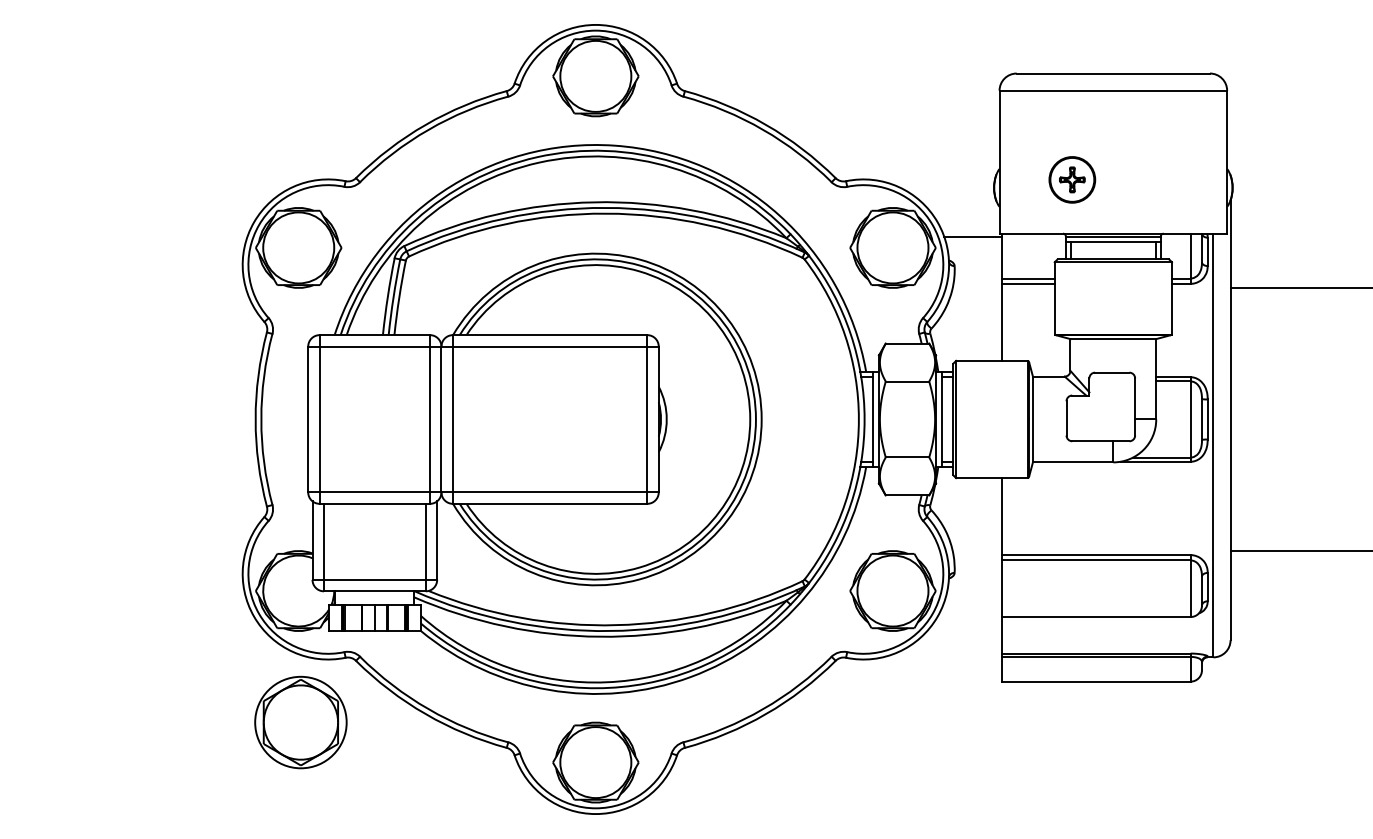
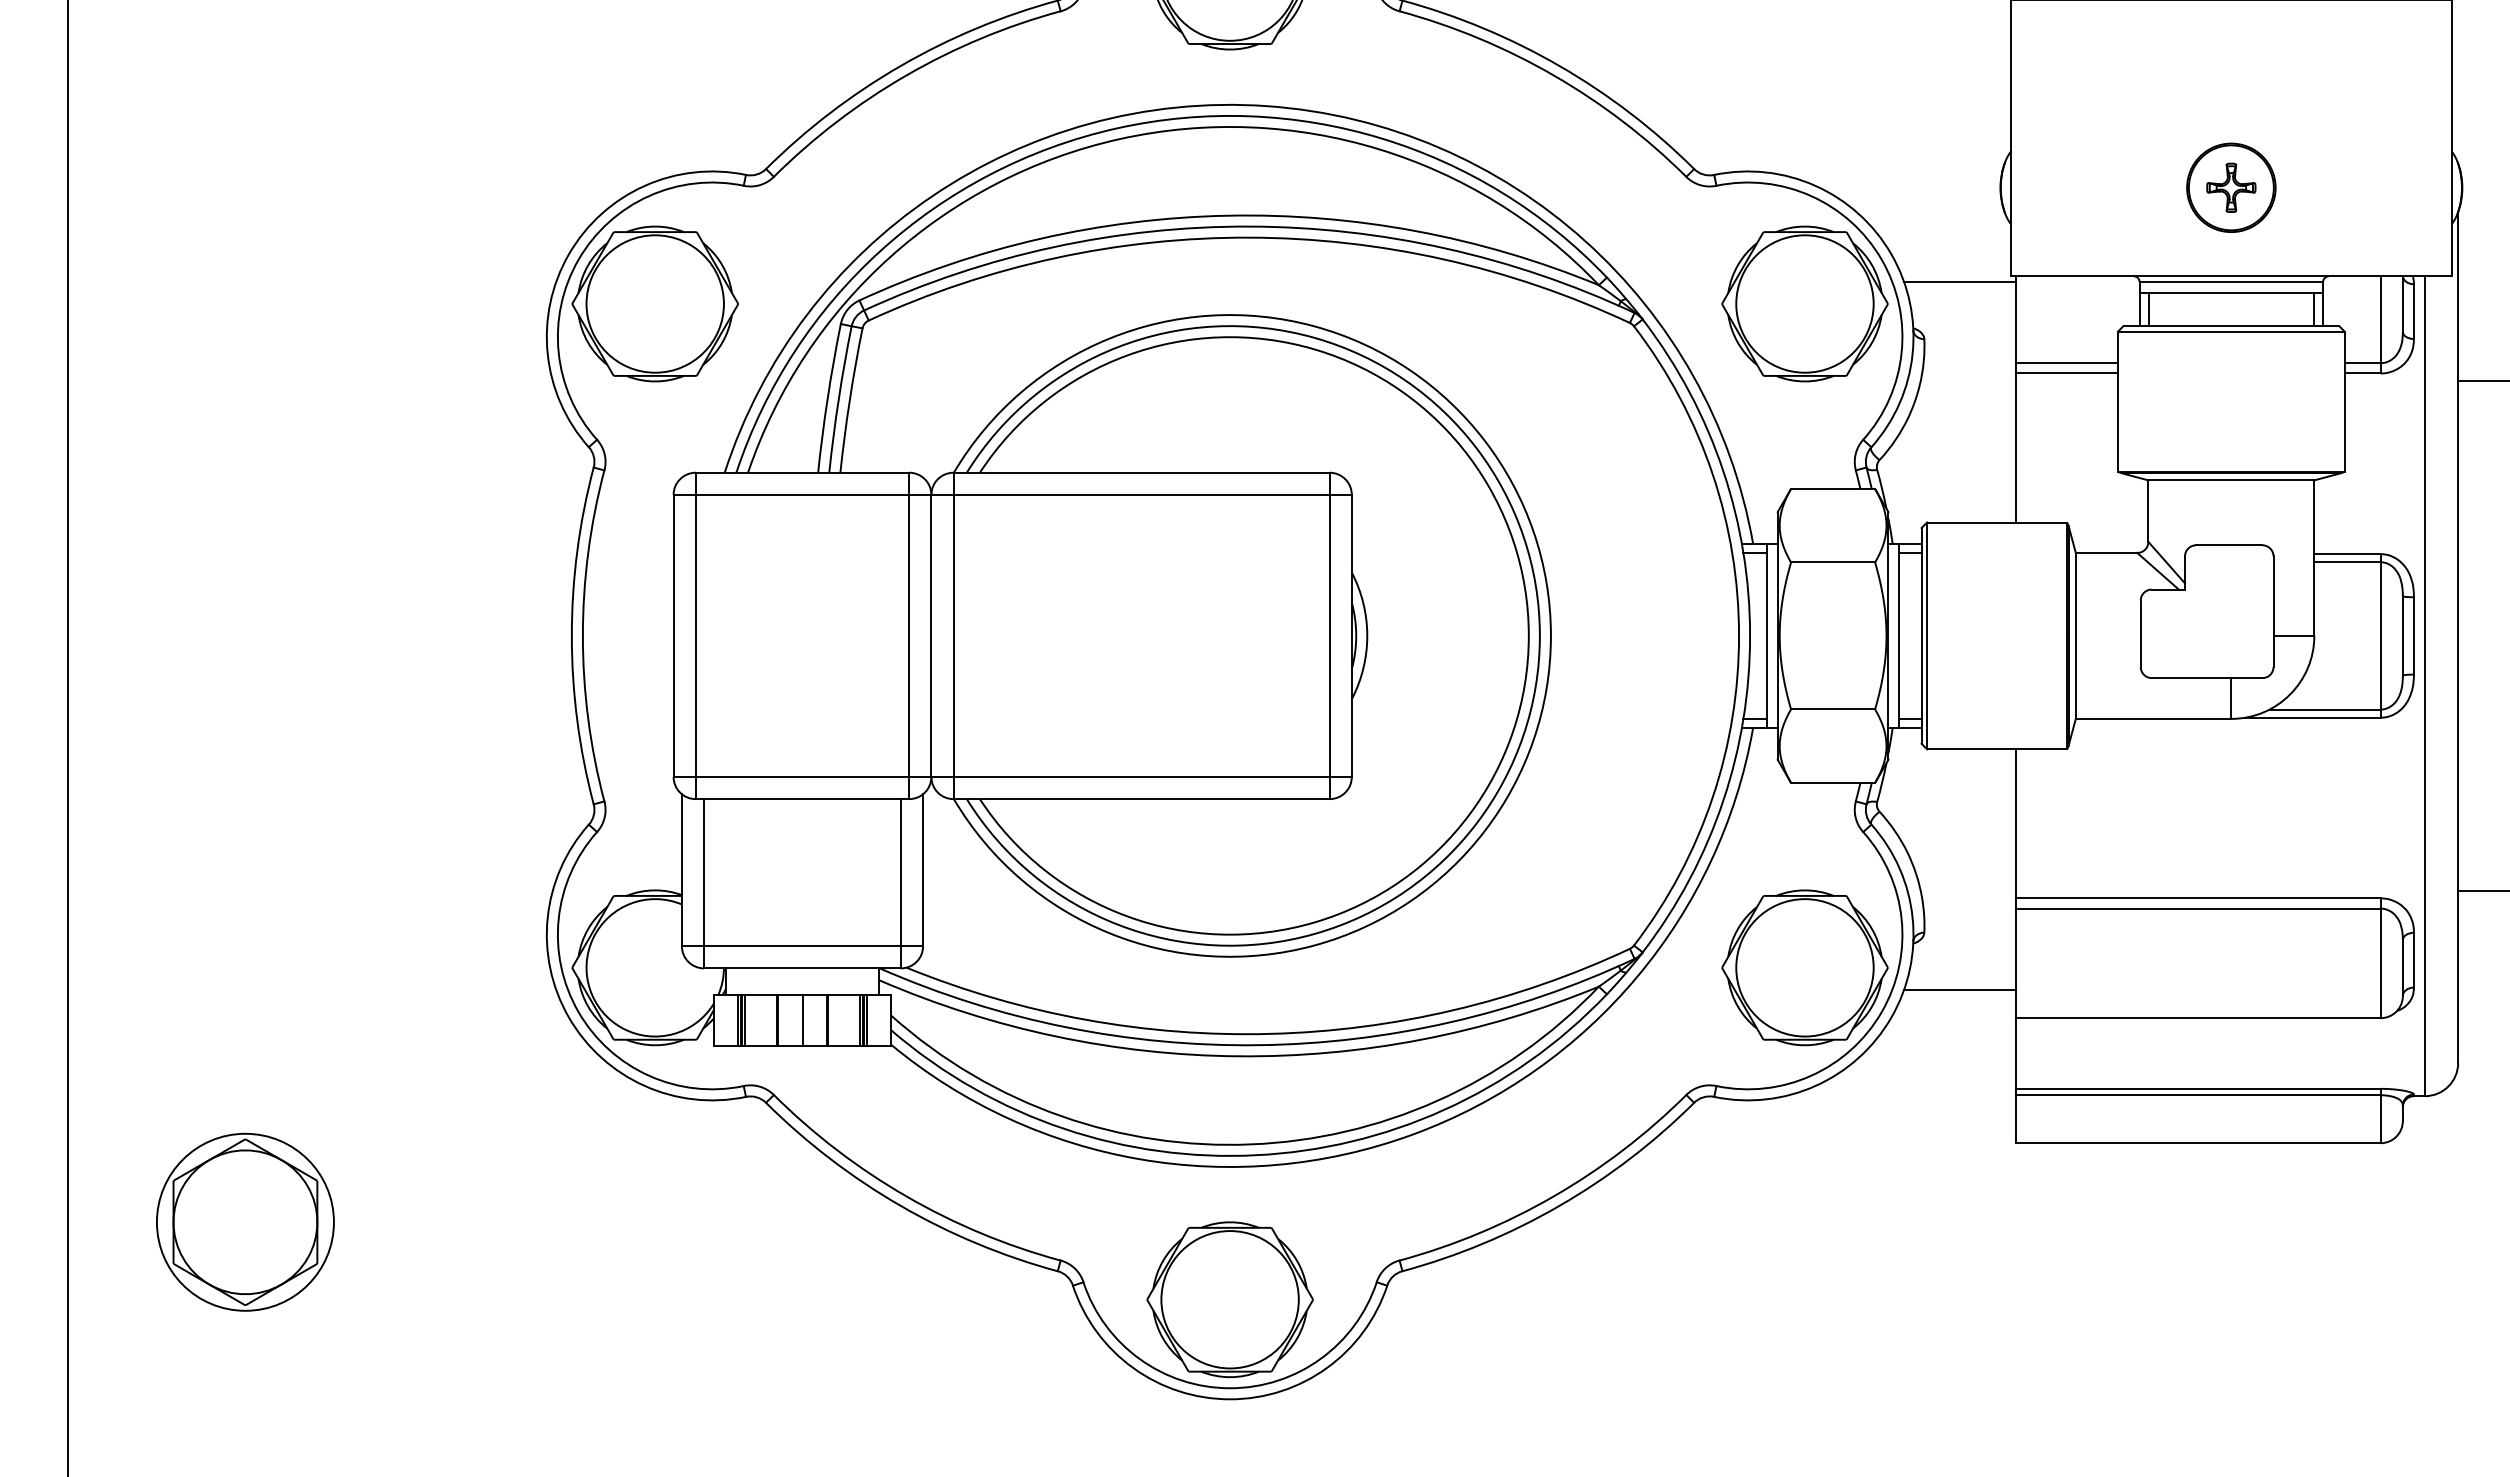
part: (1072, 179) -> (2231, 187), moved
line: (972, 602) -> (1958, 990), added
part: (300, 722) -> (244, 1222), moved

